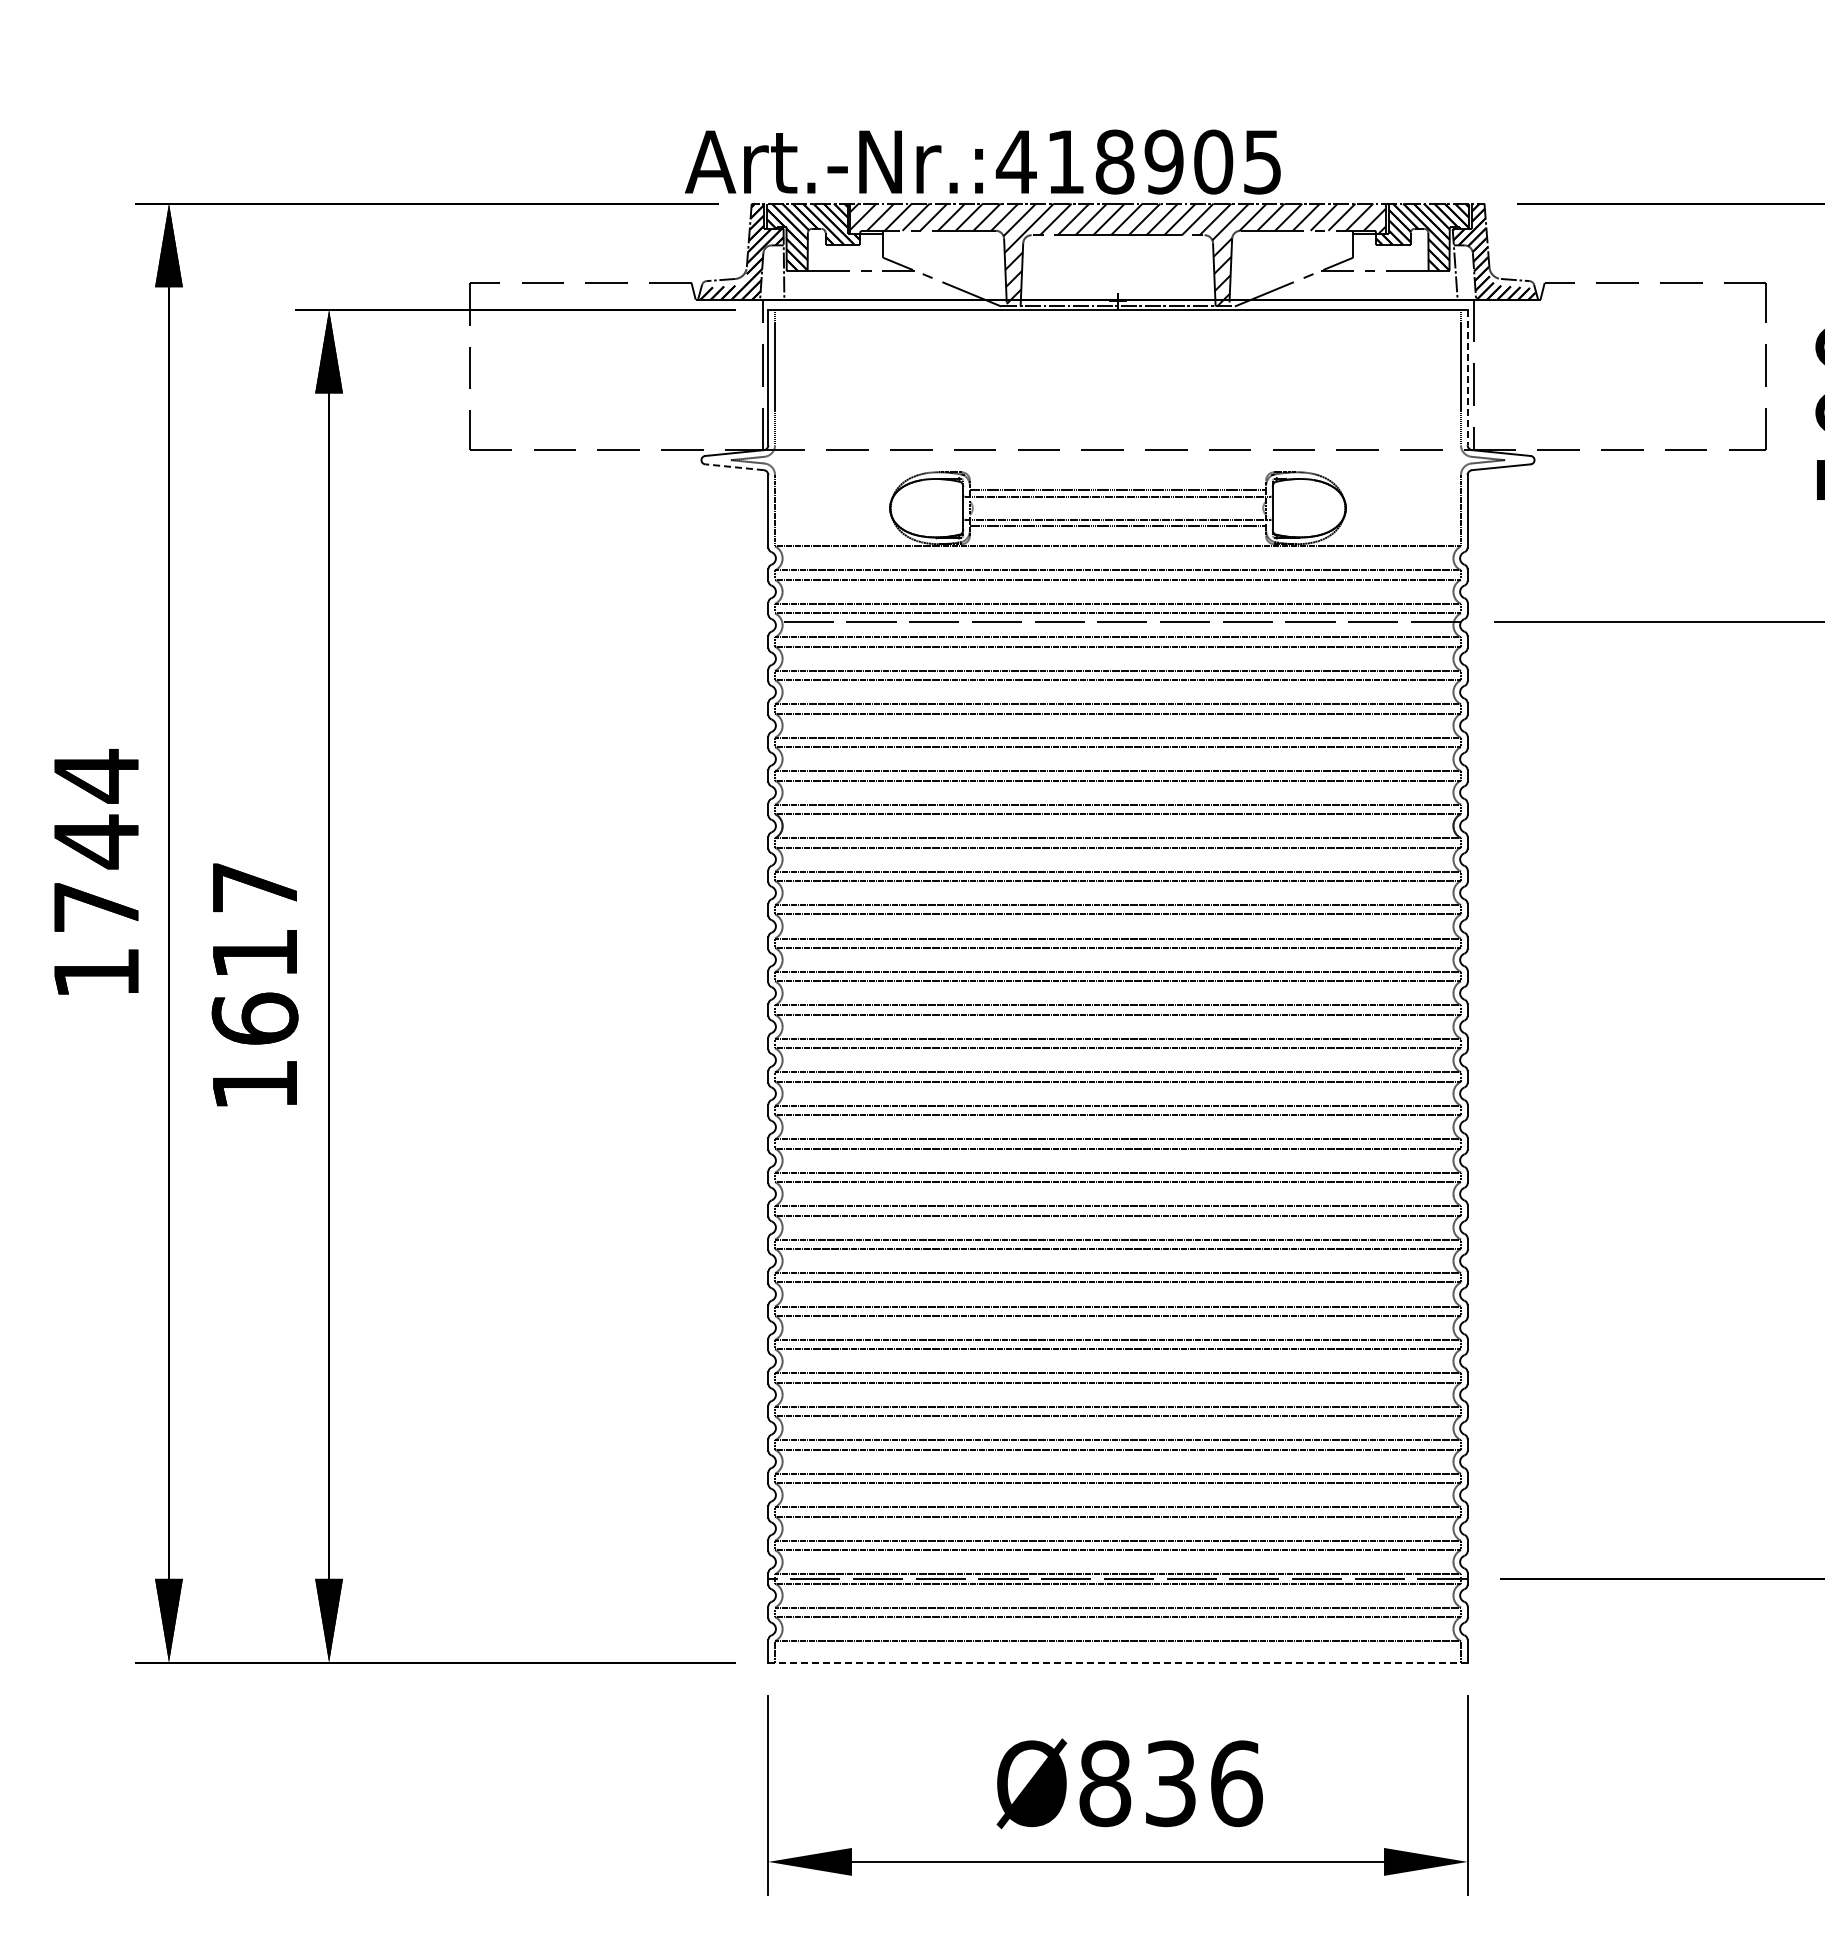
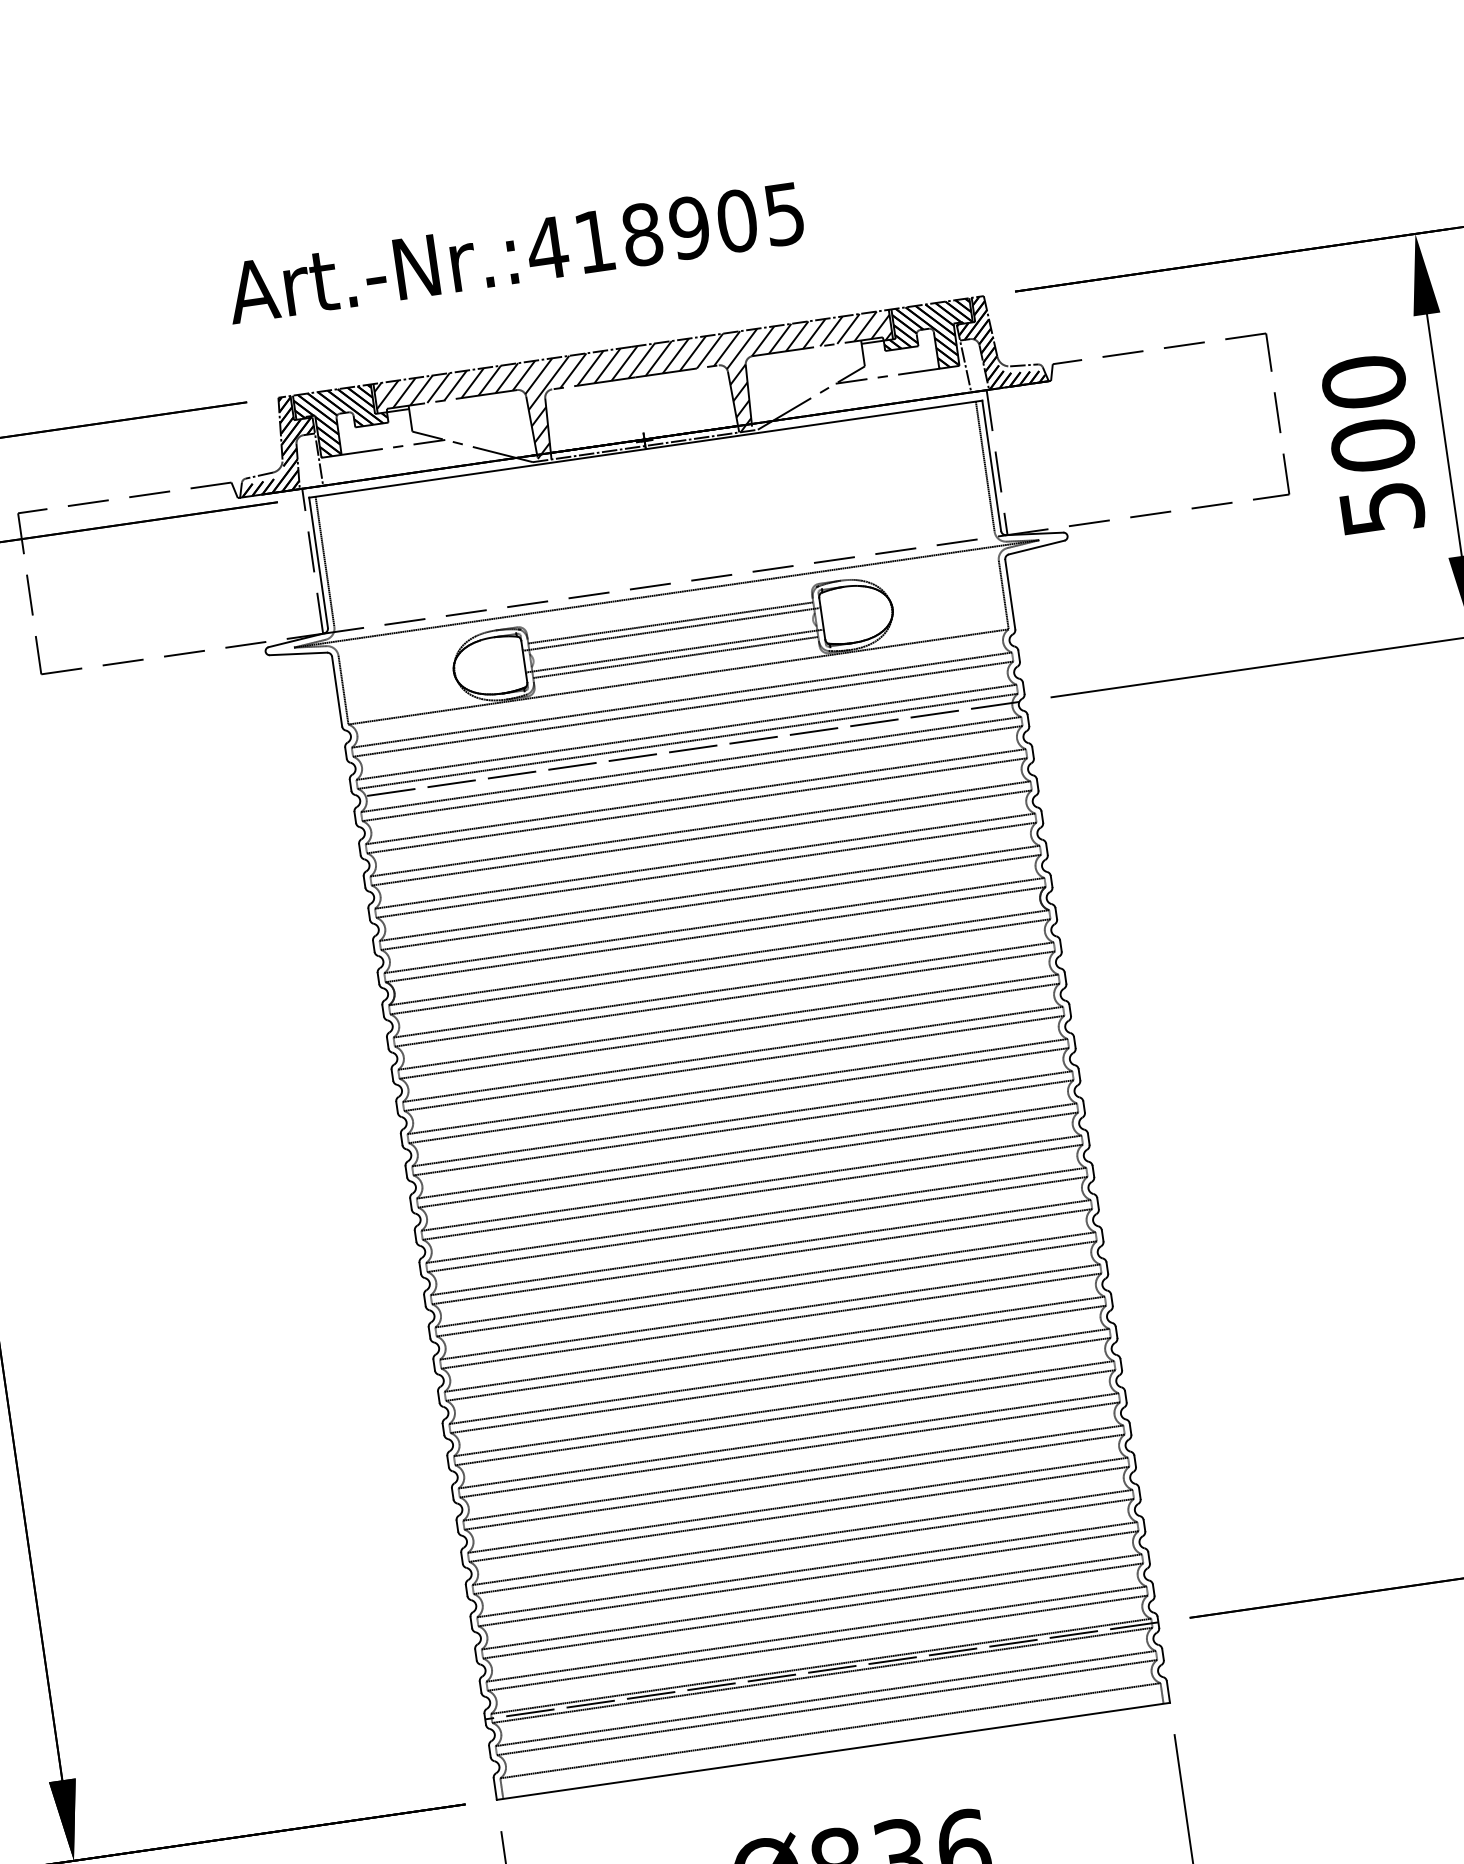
text: (982, 161) -> (514, 252), moved
line: (1467, 377) -> (991, 465), dashed -> solid
line: (1117, 460) -> (666, 594), added
line: (734, 467) -> (298, 654), dashed -> solid
line: (1118, 1662) -> (833, 1751), dashed -> solid

